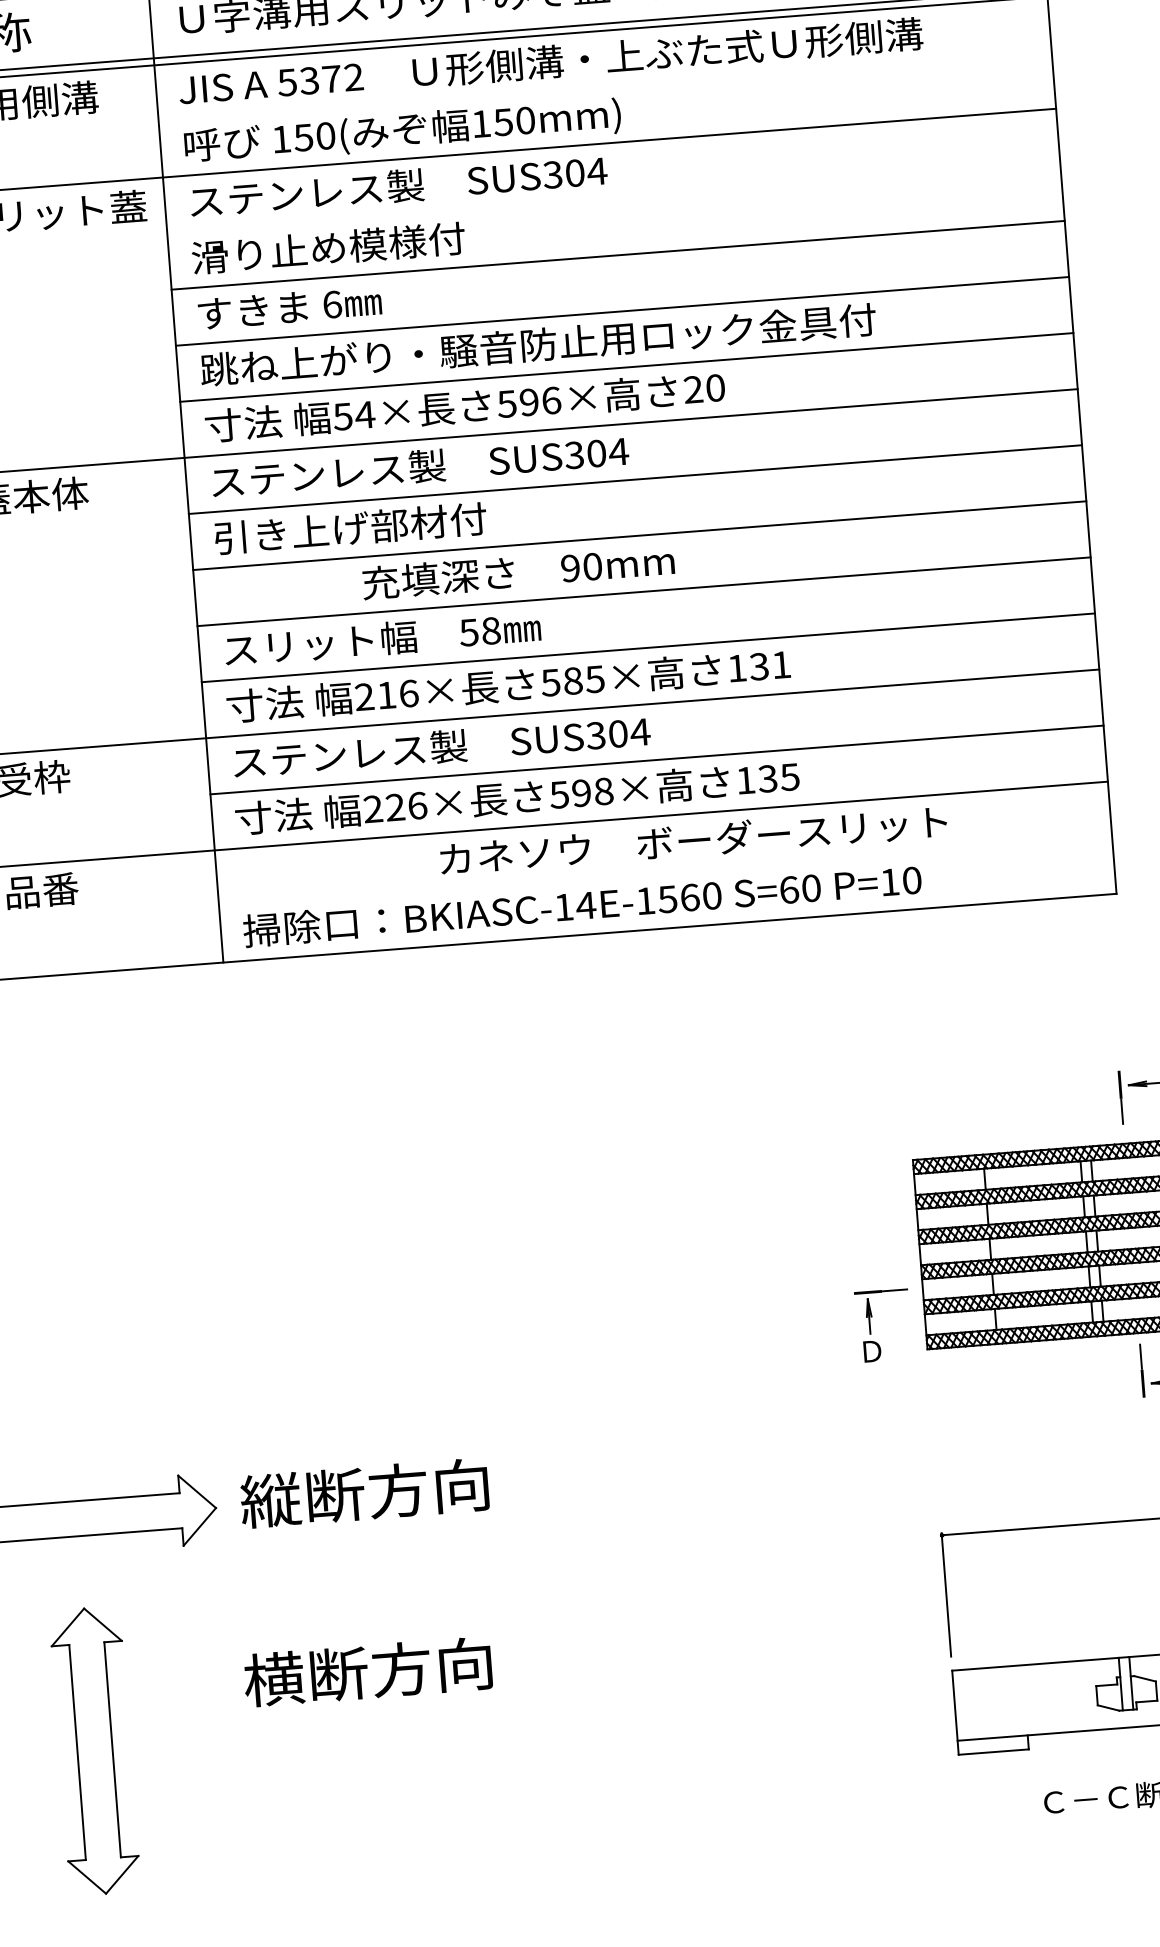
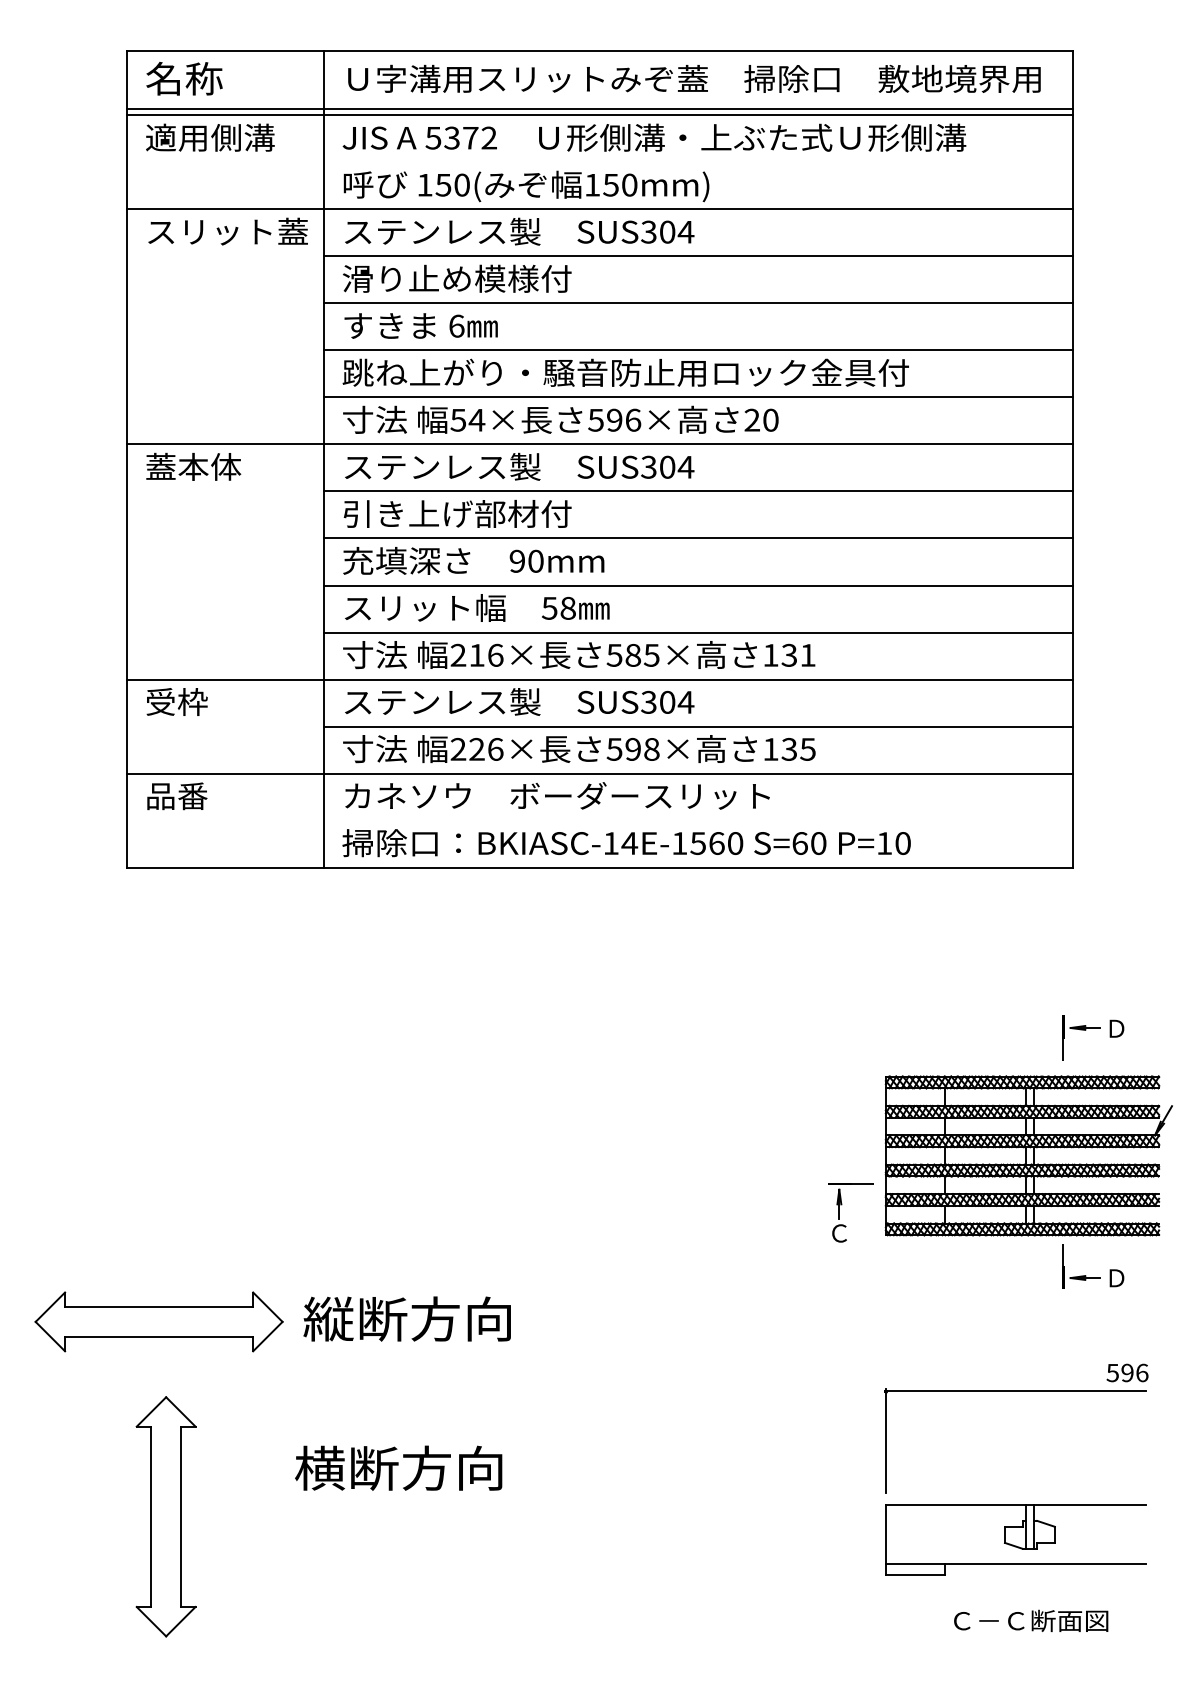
line: (613, 199) -> (697, 256), added
text: (518, 571) -> (473, 560), moved
text: (693, 839) -> (557, 795), moved
text: (872, 1351) -> (839, 1233), Ｄ -> Ｃ

